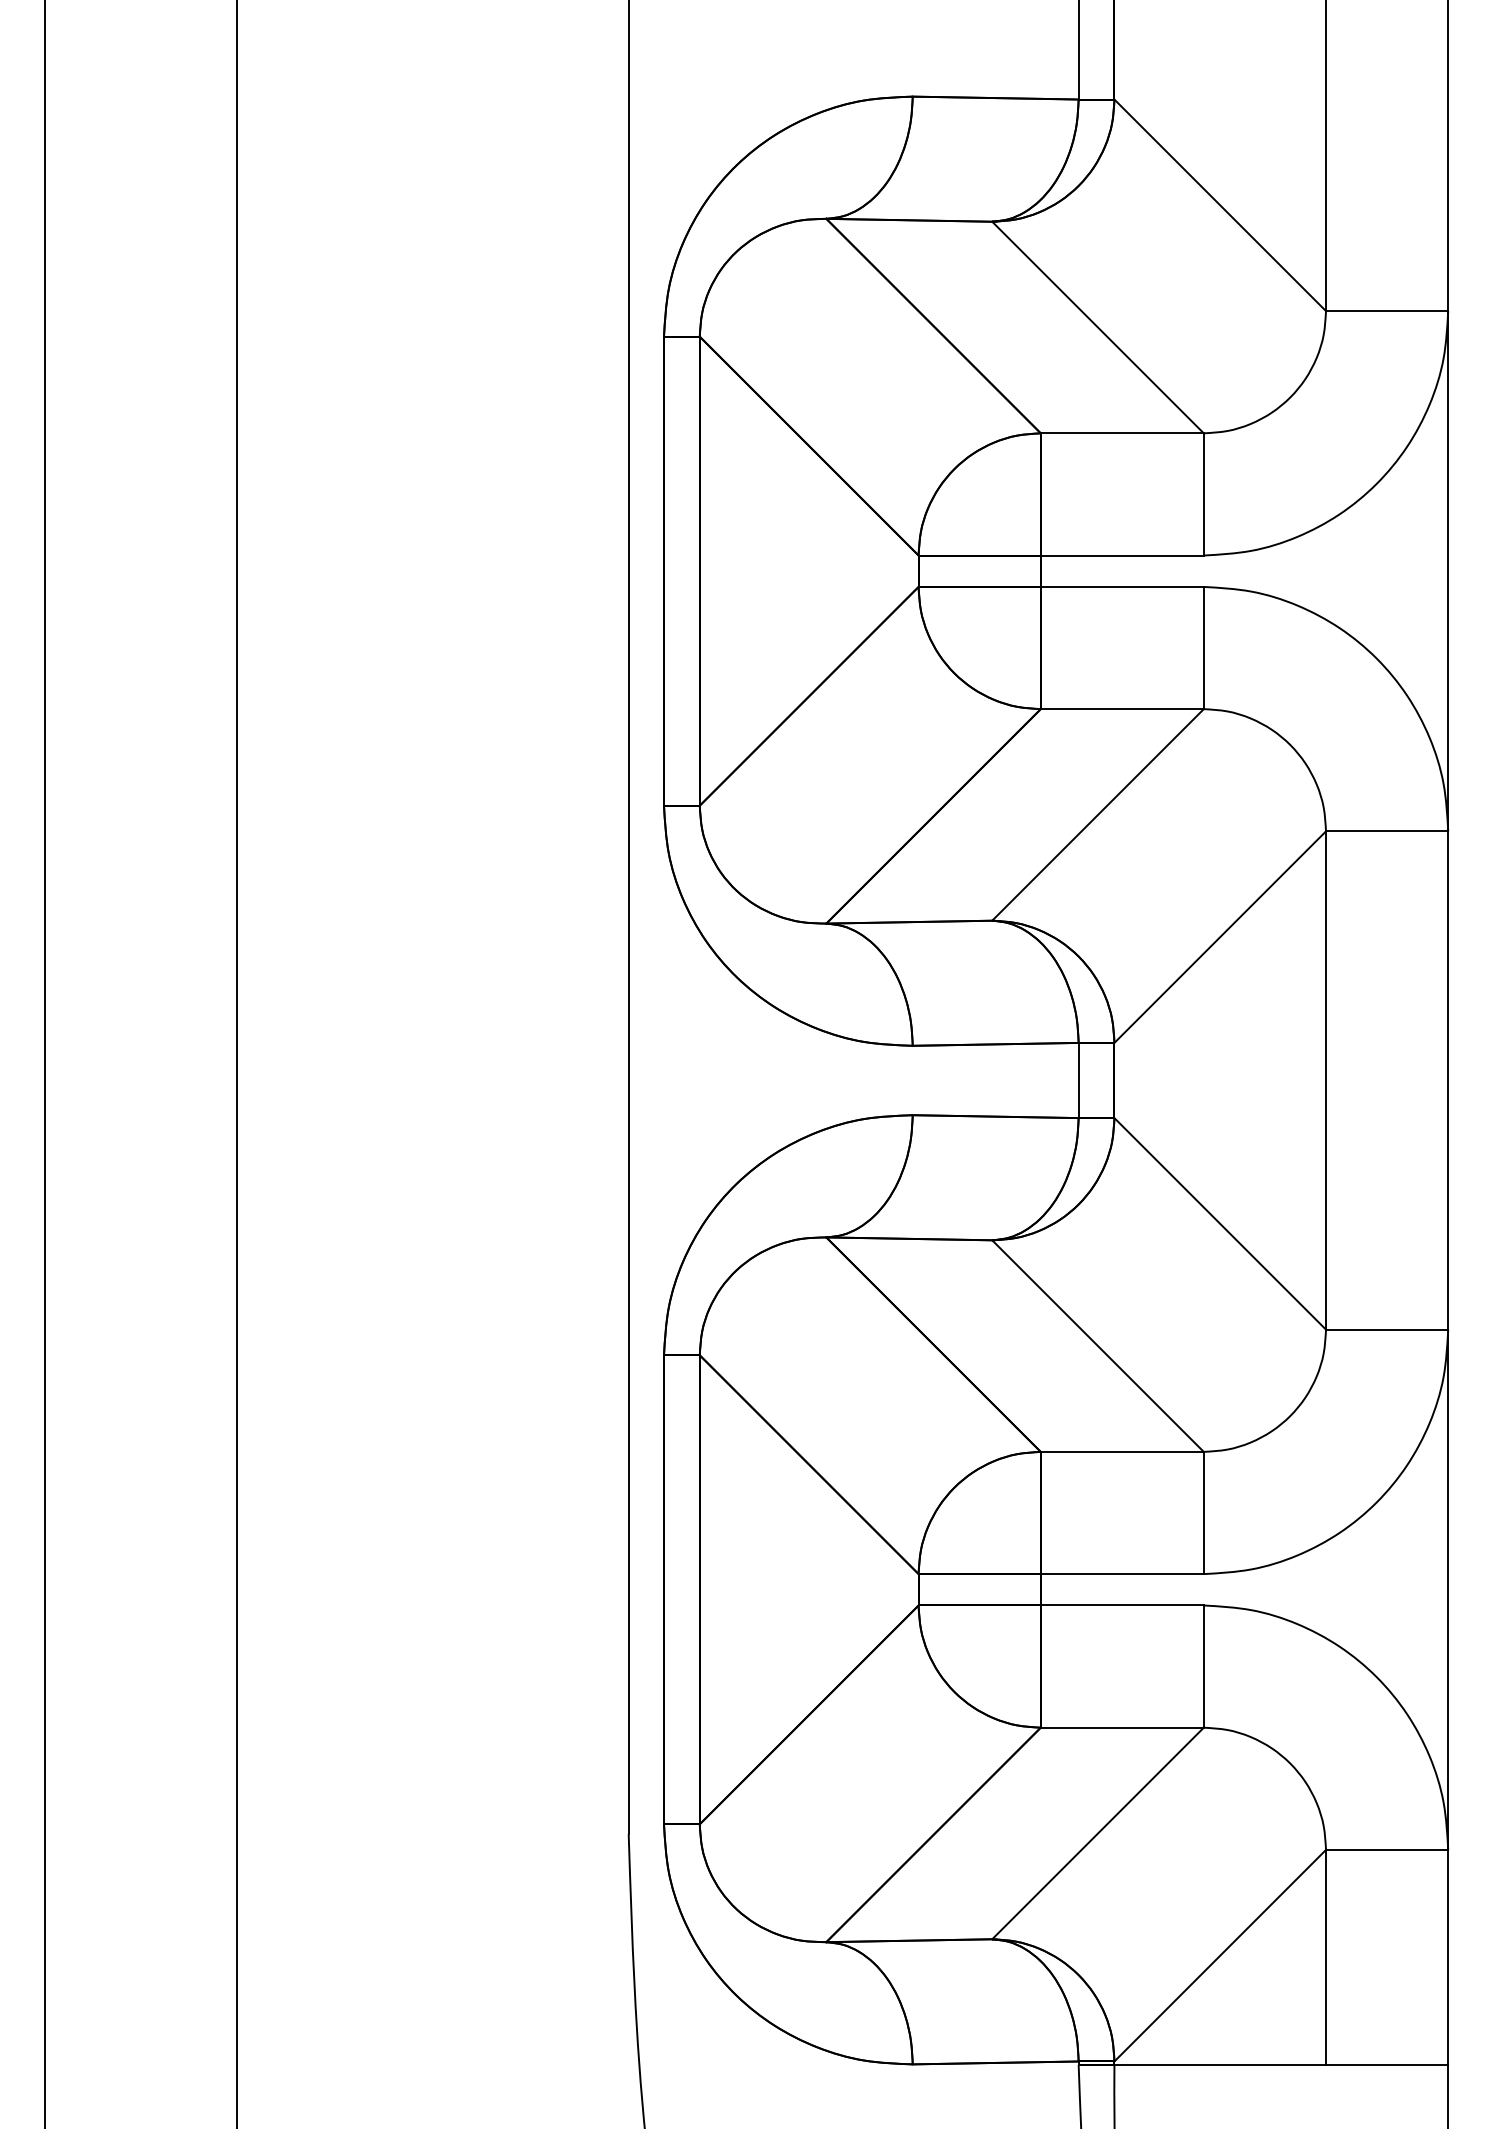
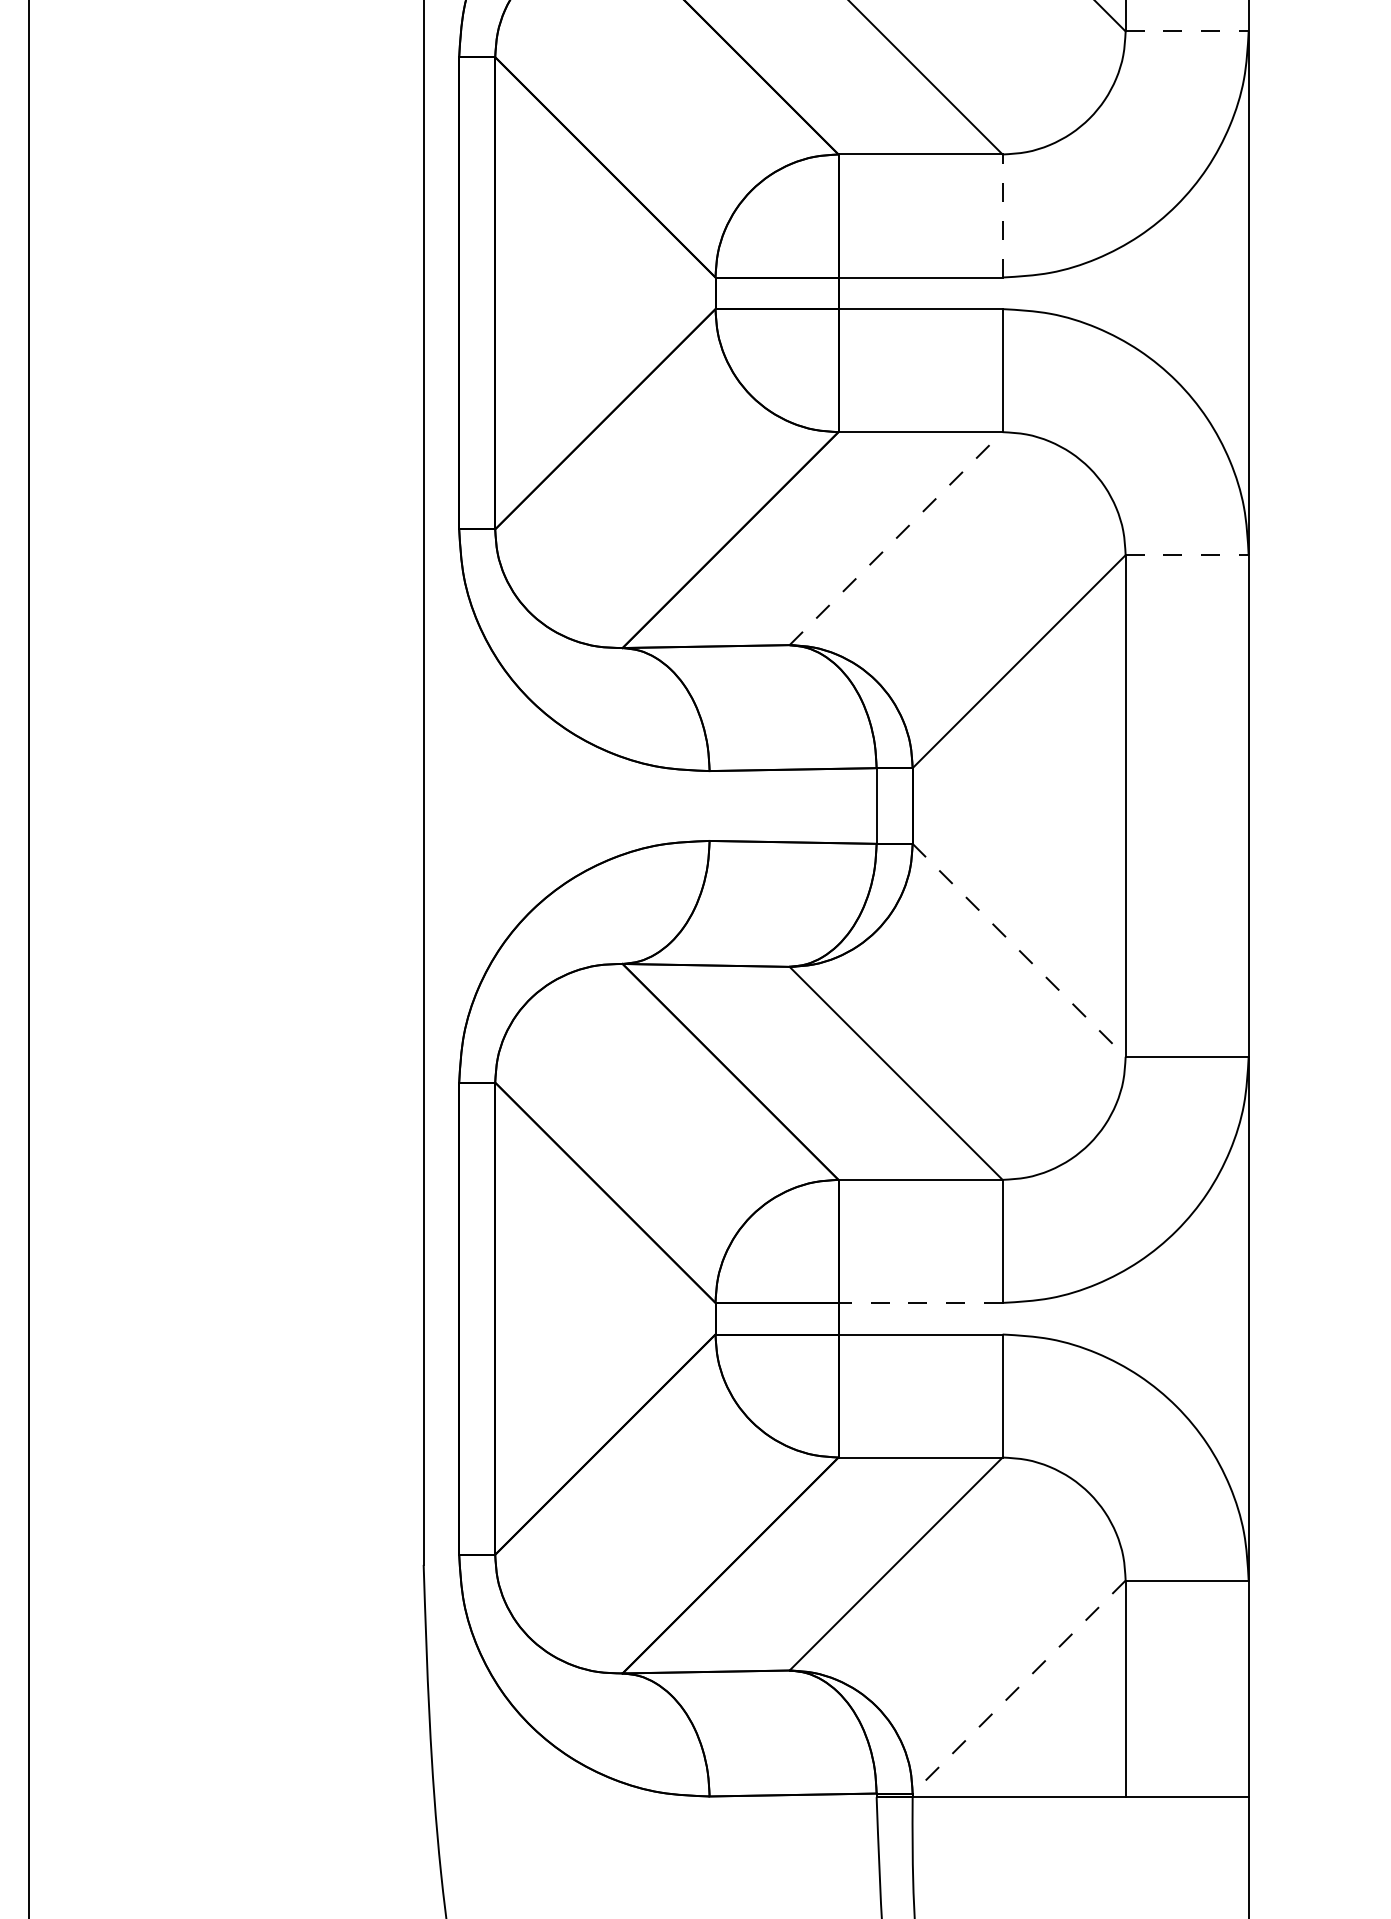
line: (1387, 311) -> (1187, 31), solid -> dashed
line: (1203, 493) -> (1002, 215), solid -> dashed
line: (1098, 814) -> (896, 538), solid -> dashed
line: (1387, 831) -> (1187, 555), solid -> dashed
line: (1220, 1223) -> (1019, 949), solid -> dashed
line: (1122, 1574) -> (920, 1303), solid -> dashed
line: (1220, 1955) -> (1019, 1686), solid -> dashed

